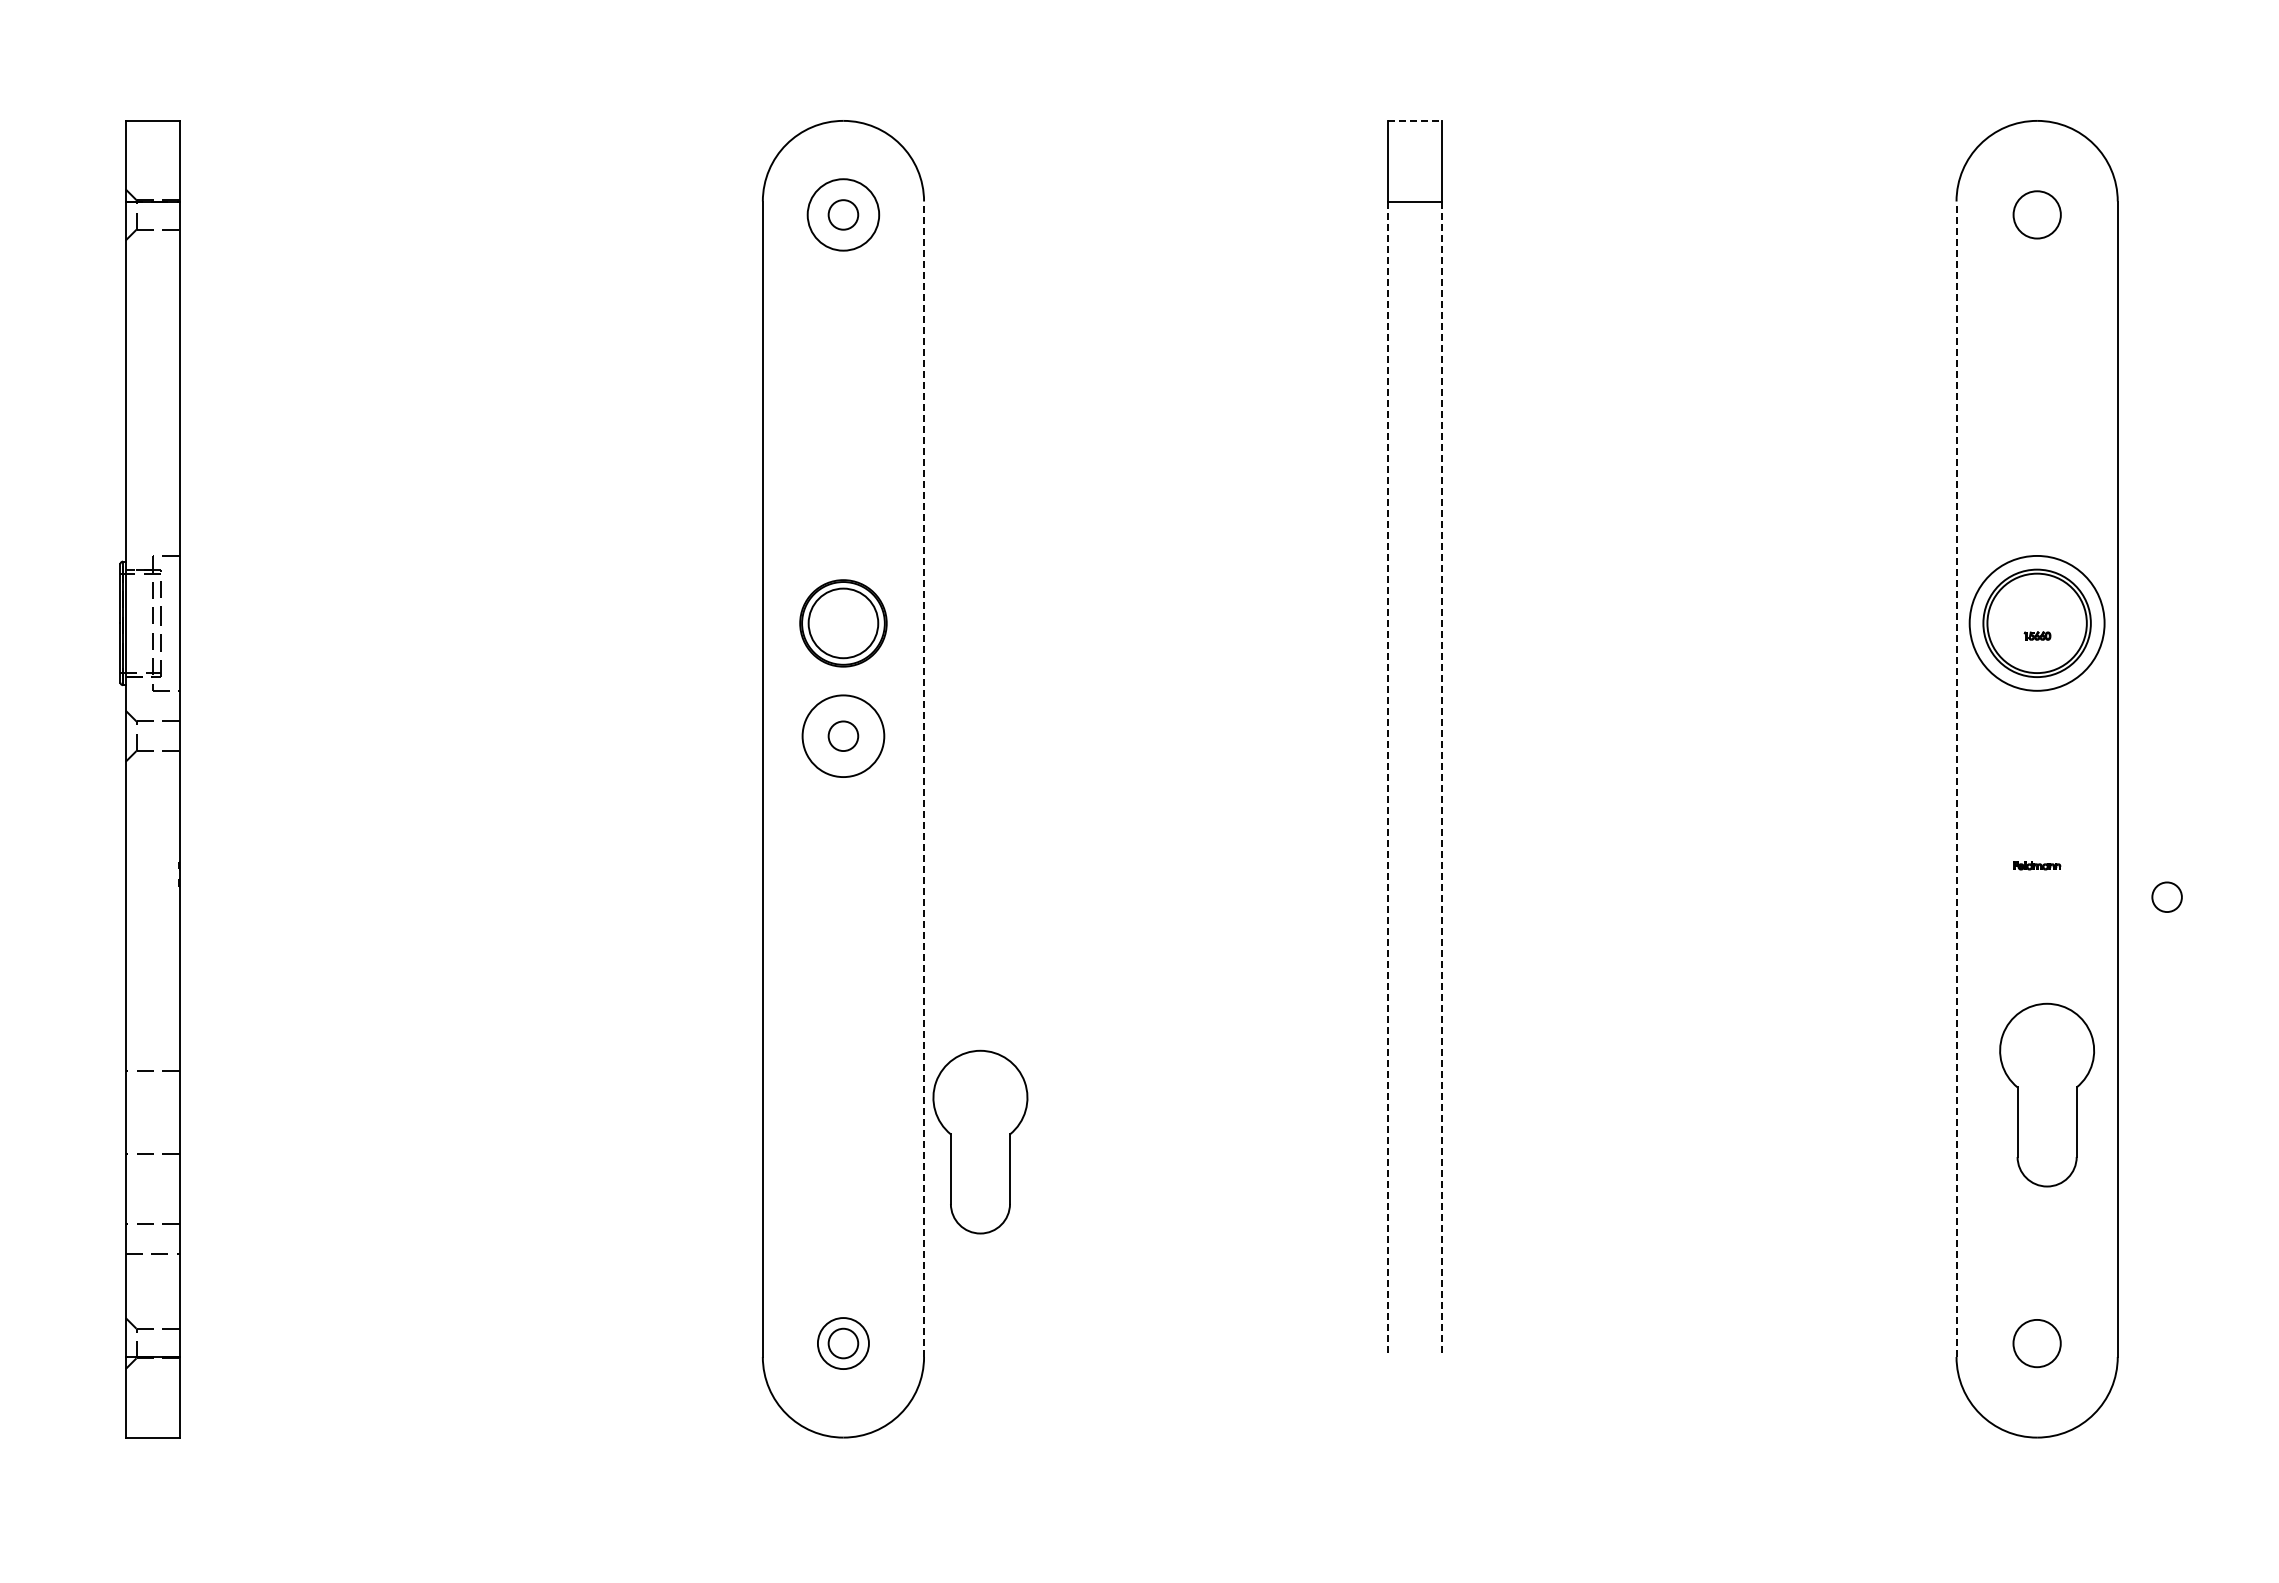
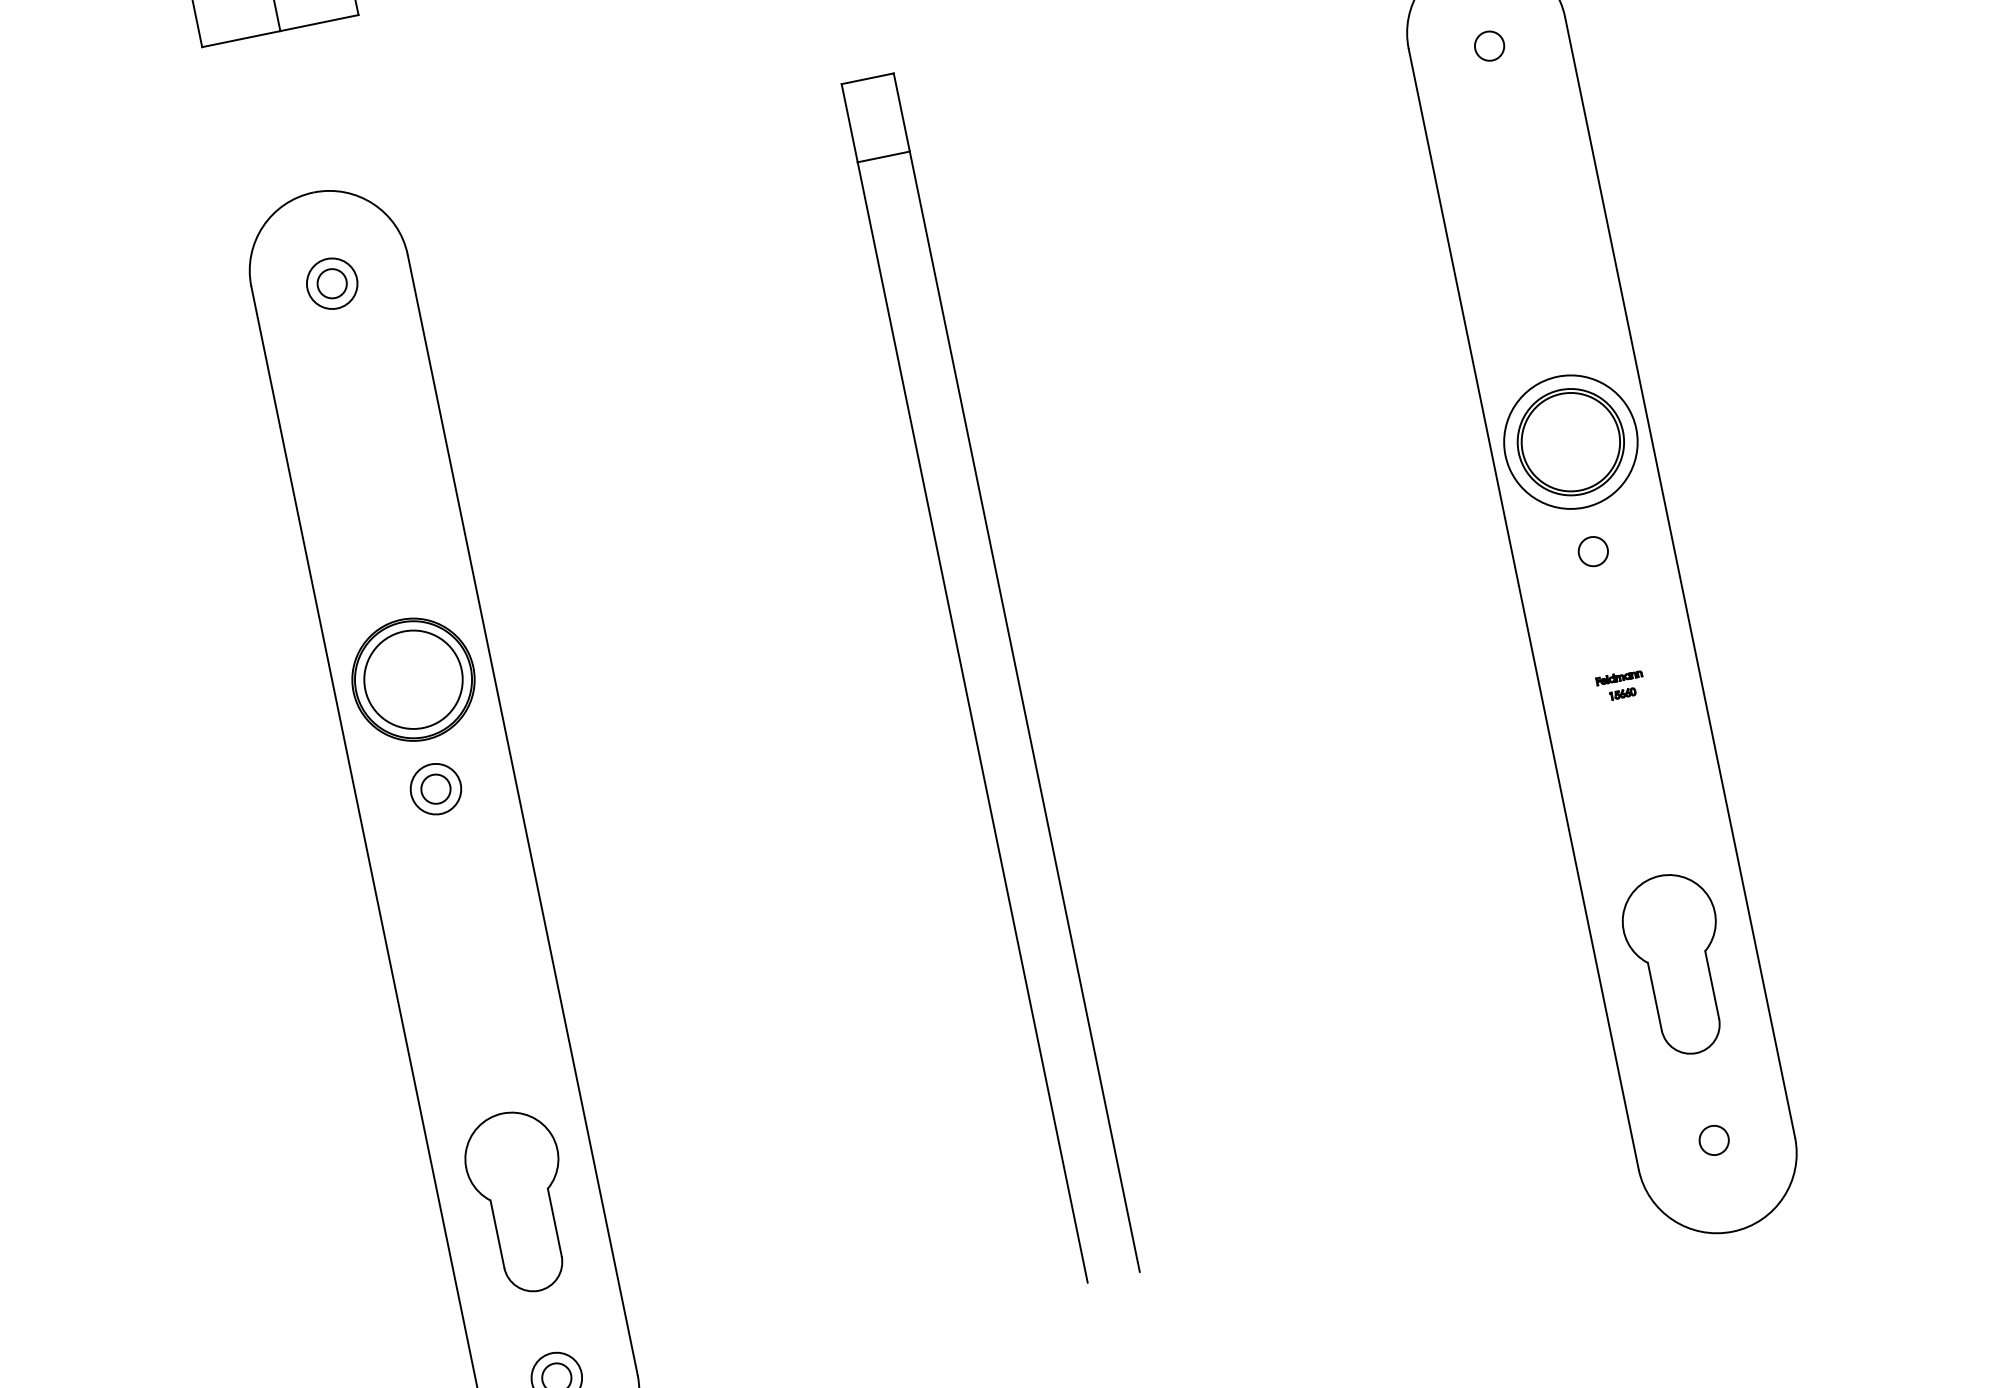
line: (1415, 120) -> (868, 78), dashed -> solid
circle: (842, 214) -> (331, 283), size x0.71
circle: (2036, 214) -> (1488, 45), size x0.62
part: (843, 623) -> (413, 679), size x1.43
part: (2037, 635) -> (1622, 693), moved
circle: (842, 735) -> (434, 788), size x0.62
line: (924, 779) -> (523, 814), dashed -> solid
line: (1388, 779) -> (973, 722), dashed -> solid
line: (1441, 779) -> (1024, 712), dashed -> solid
line: (1956, 779) -> (1523, 609), dashed -> solid
circle: (2166, 896) -> (1592, 551), moved
part: (2046, 1094) -> (1677, 964), moved
part: (980, 1141) -> (520, 1201), moved
circle: (2036, 1343) -> (1713, 1140), size x0.62

